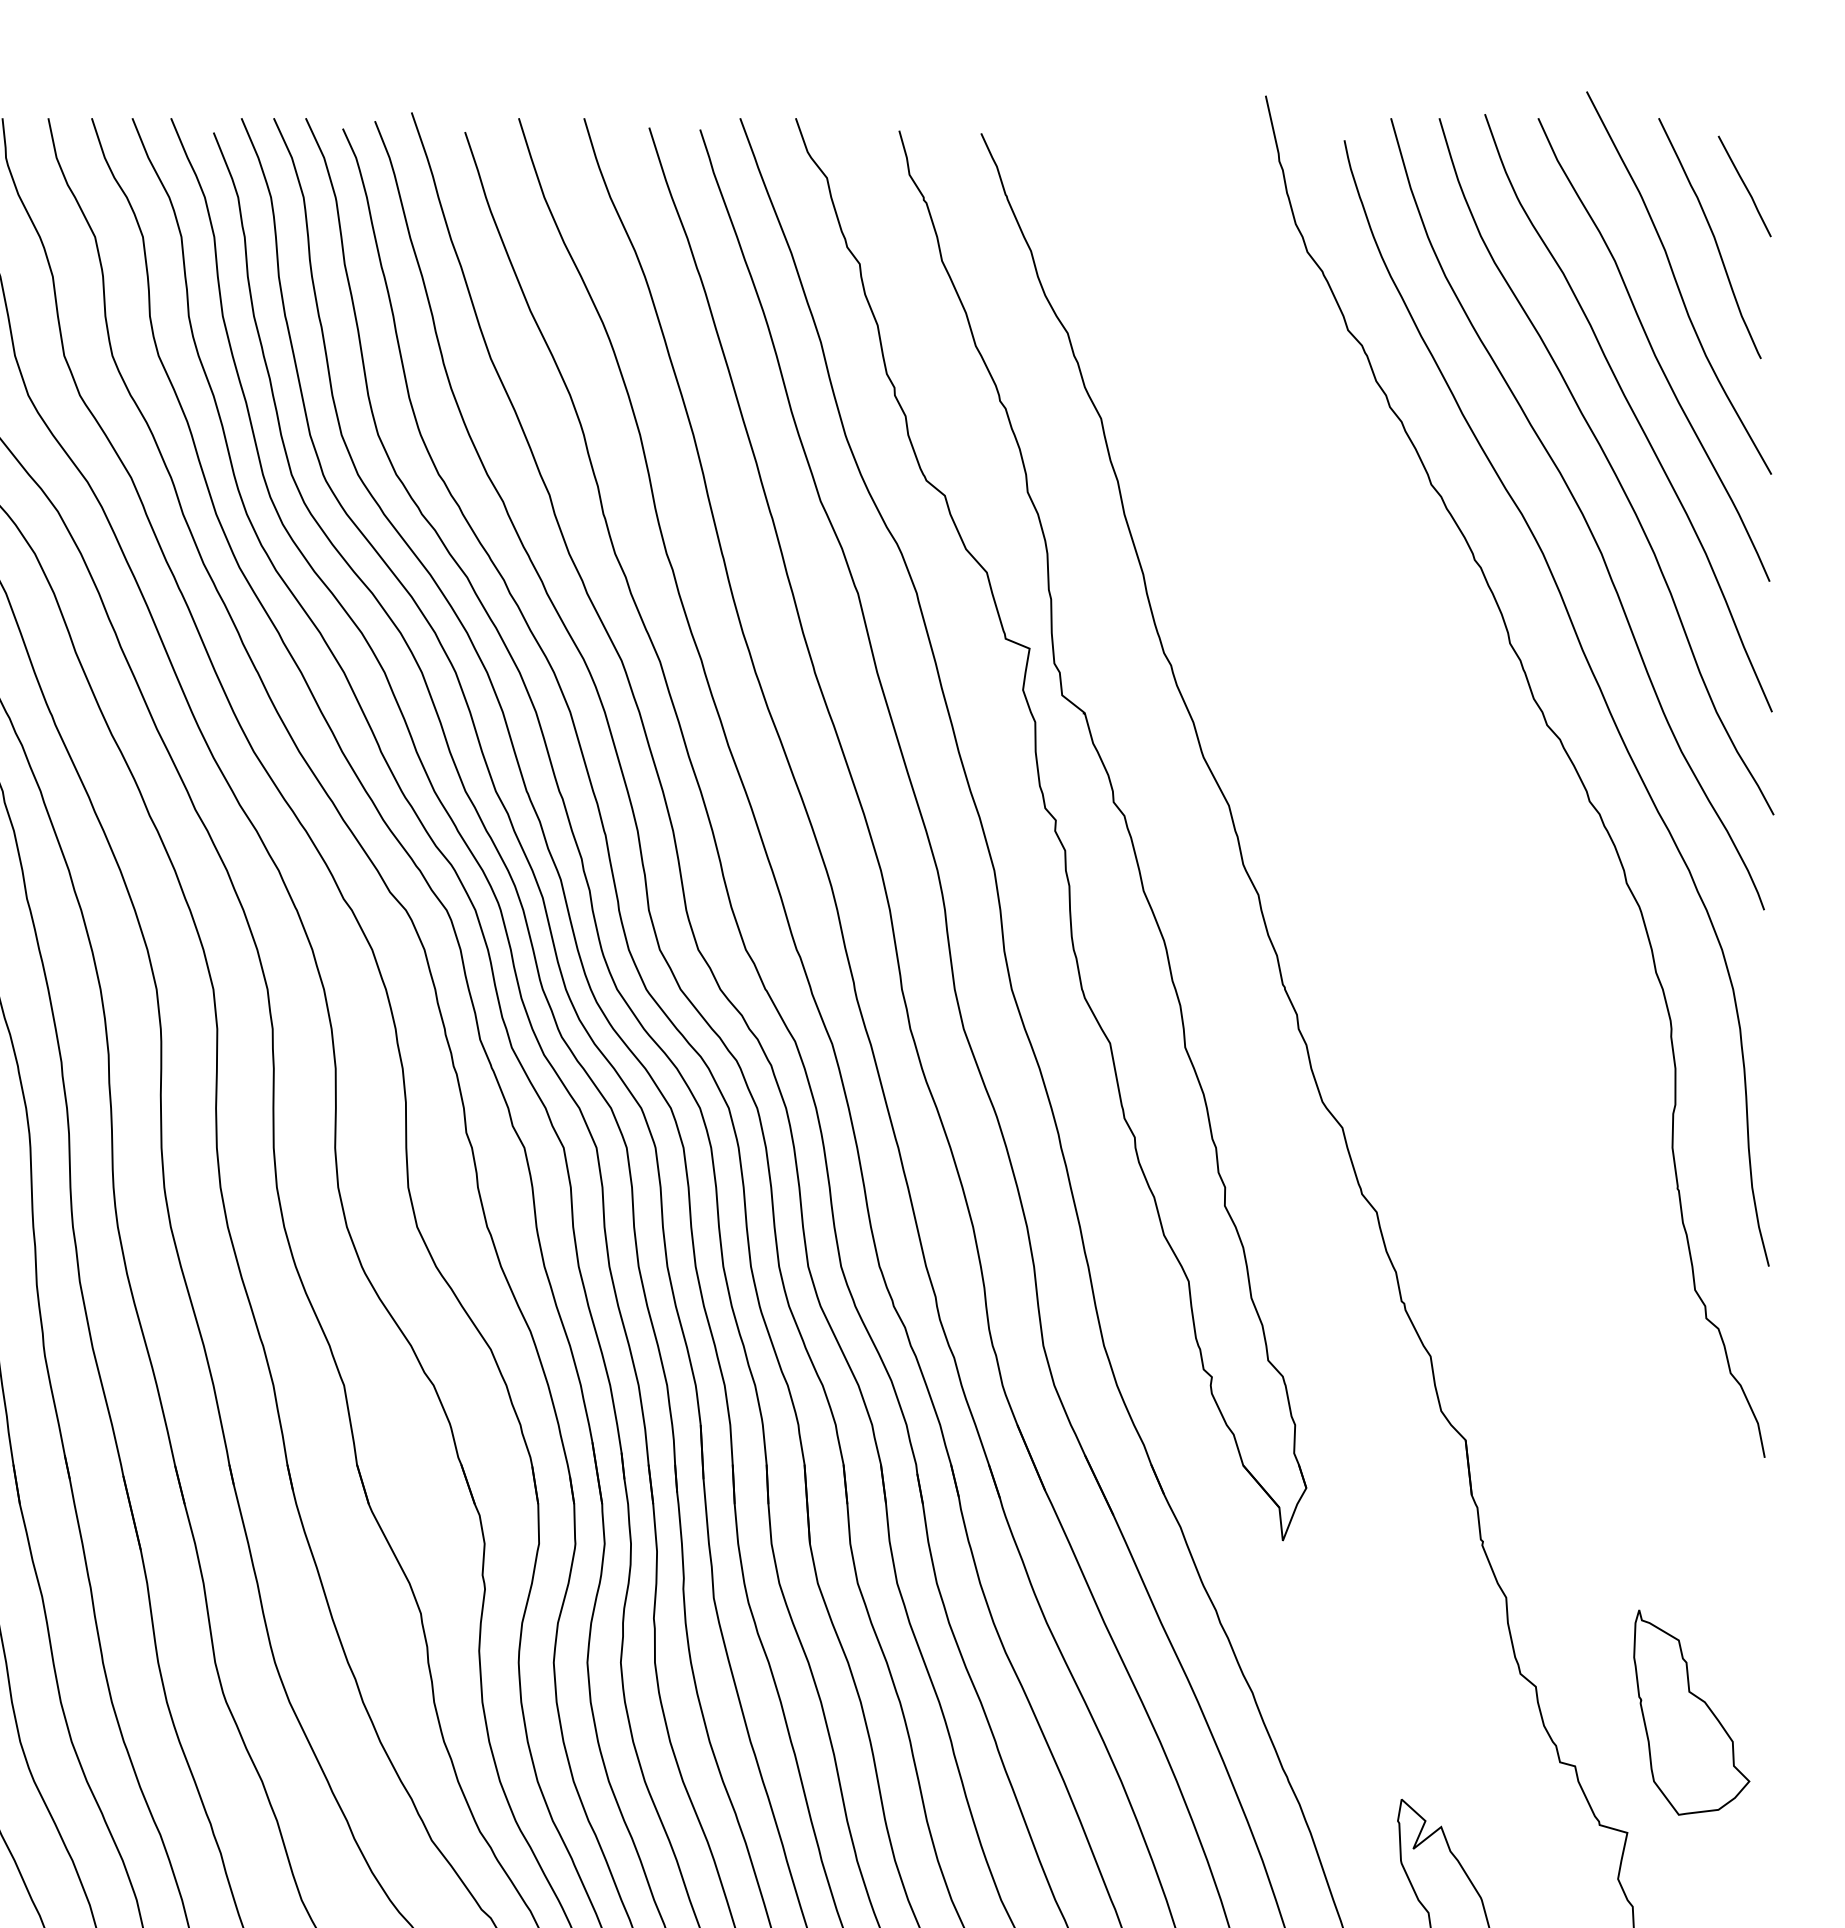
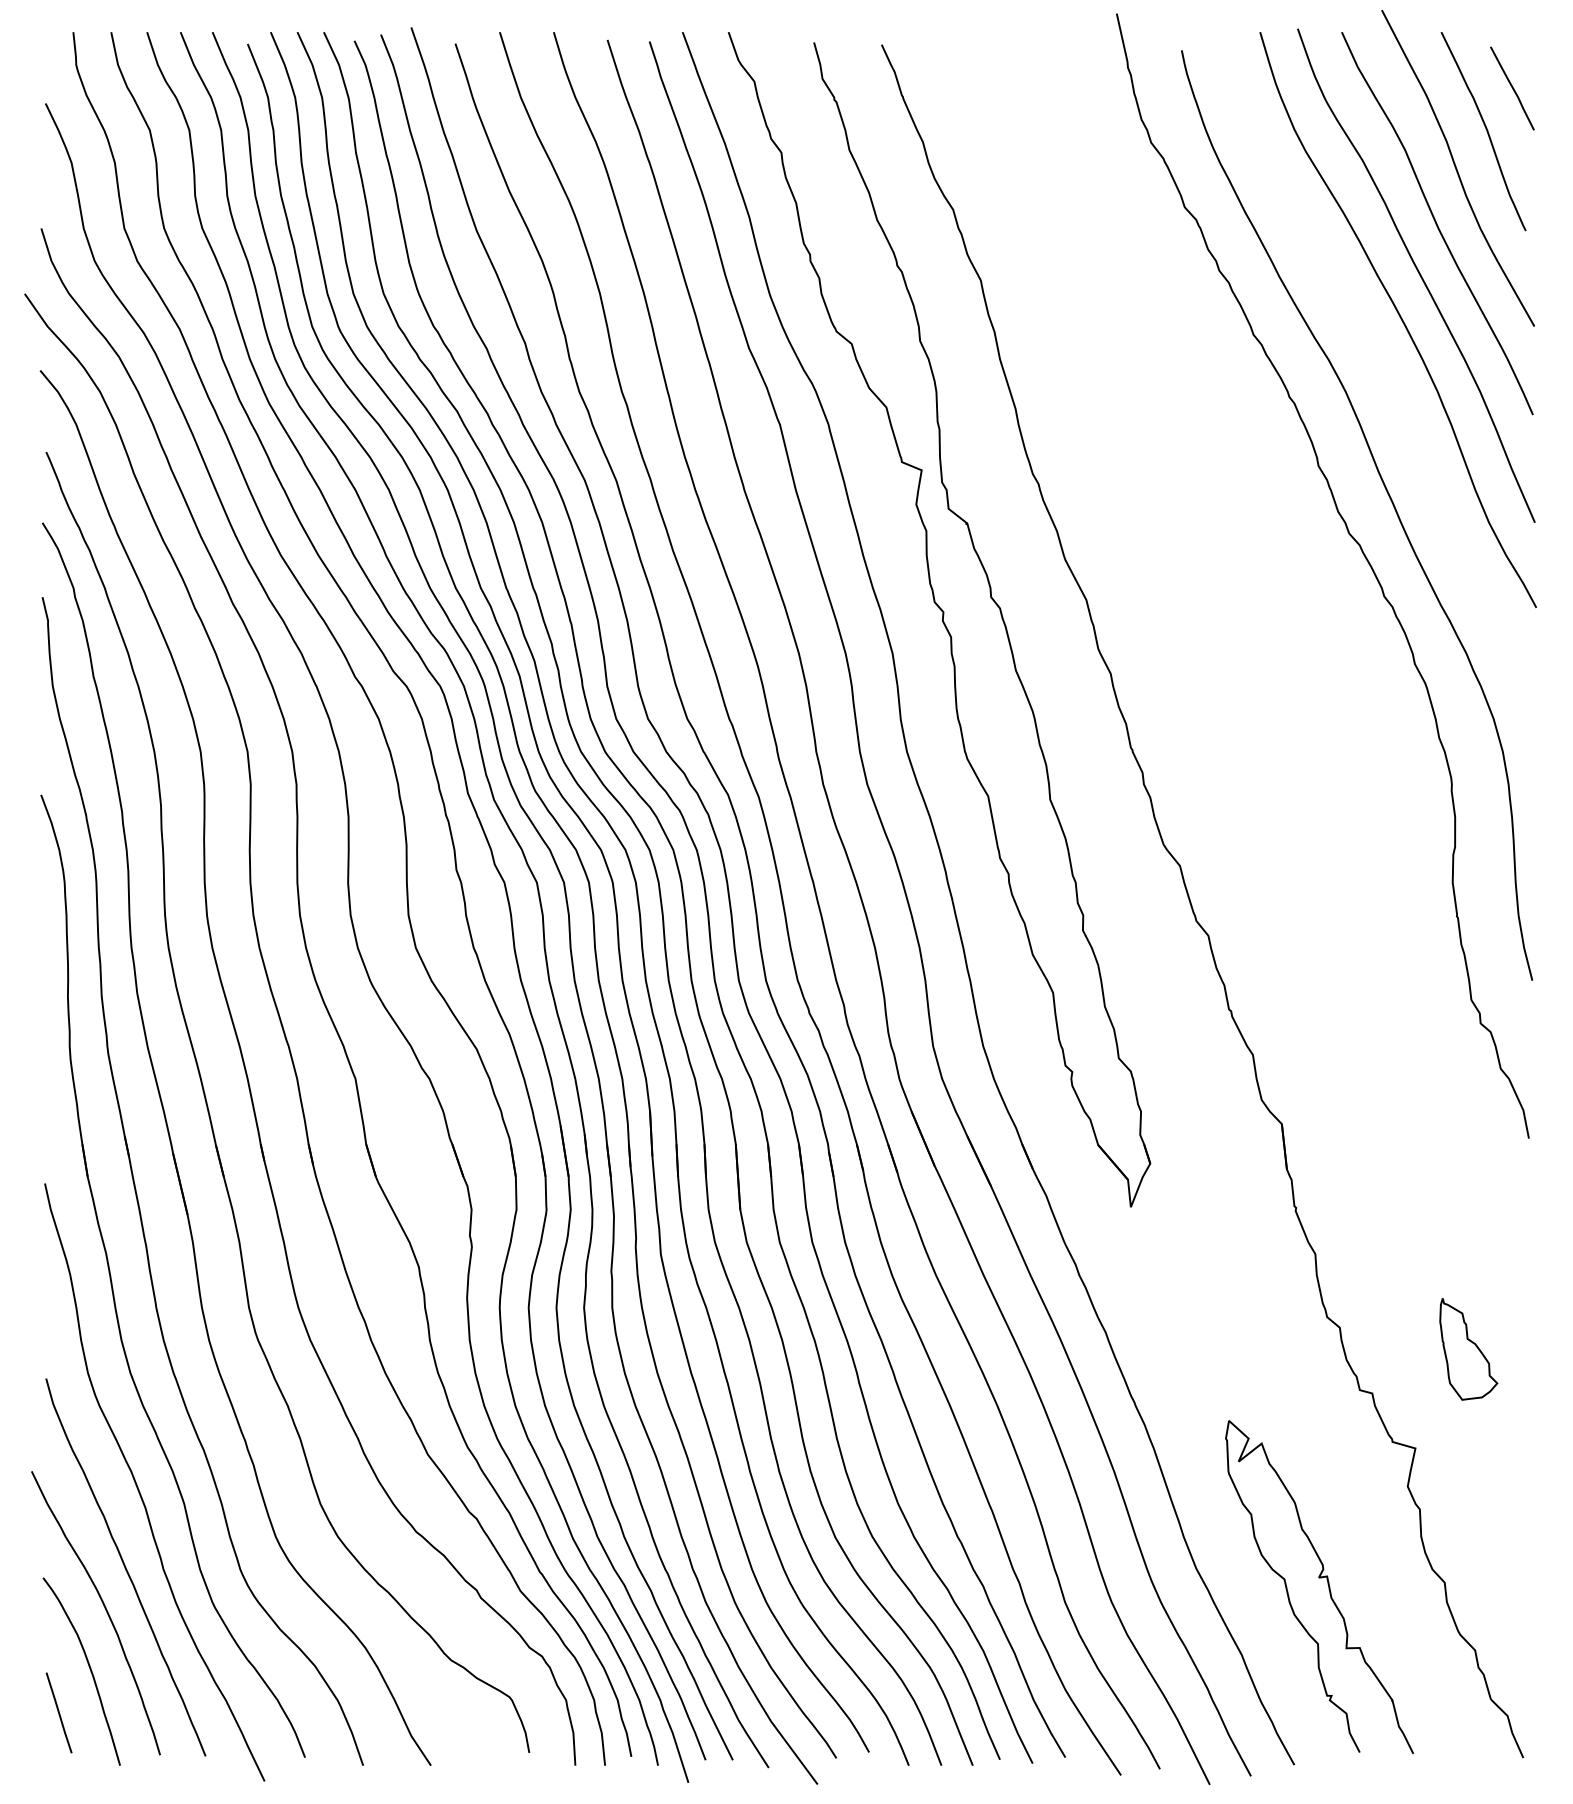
curve: (1580, 512) -> (1376, 357), removed
part: (1691, 1713) -> (1468, 1349), size x0.6

